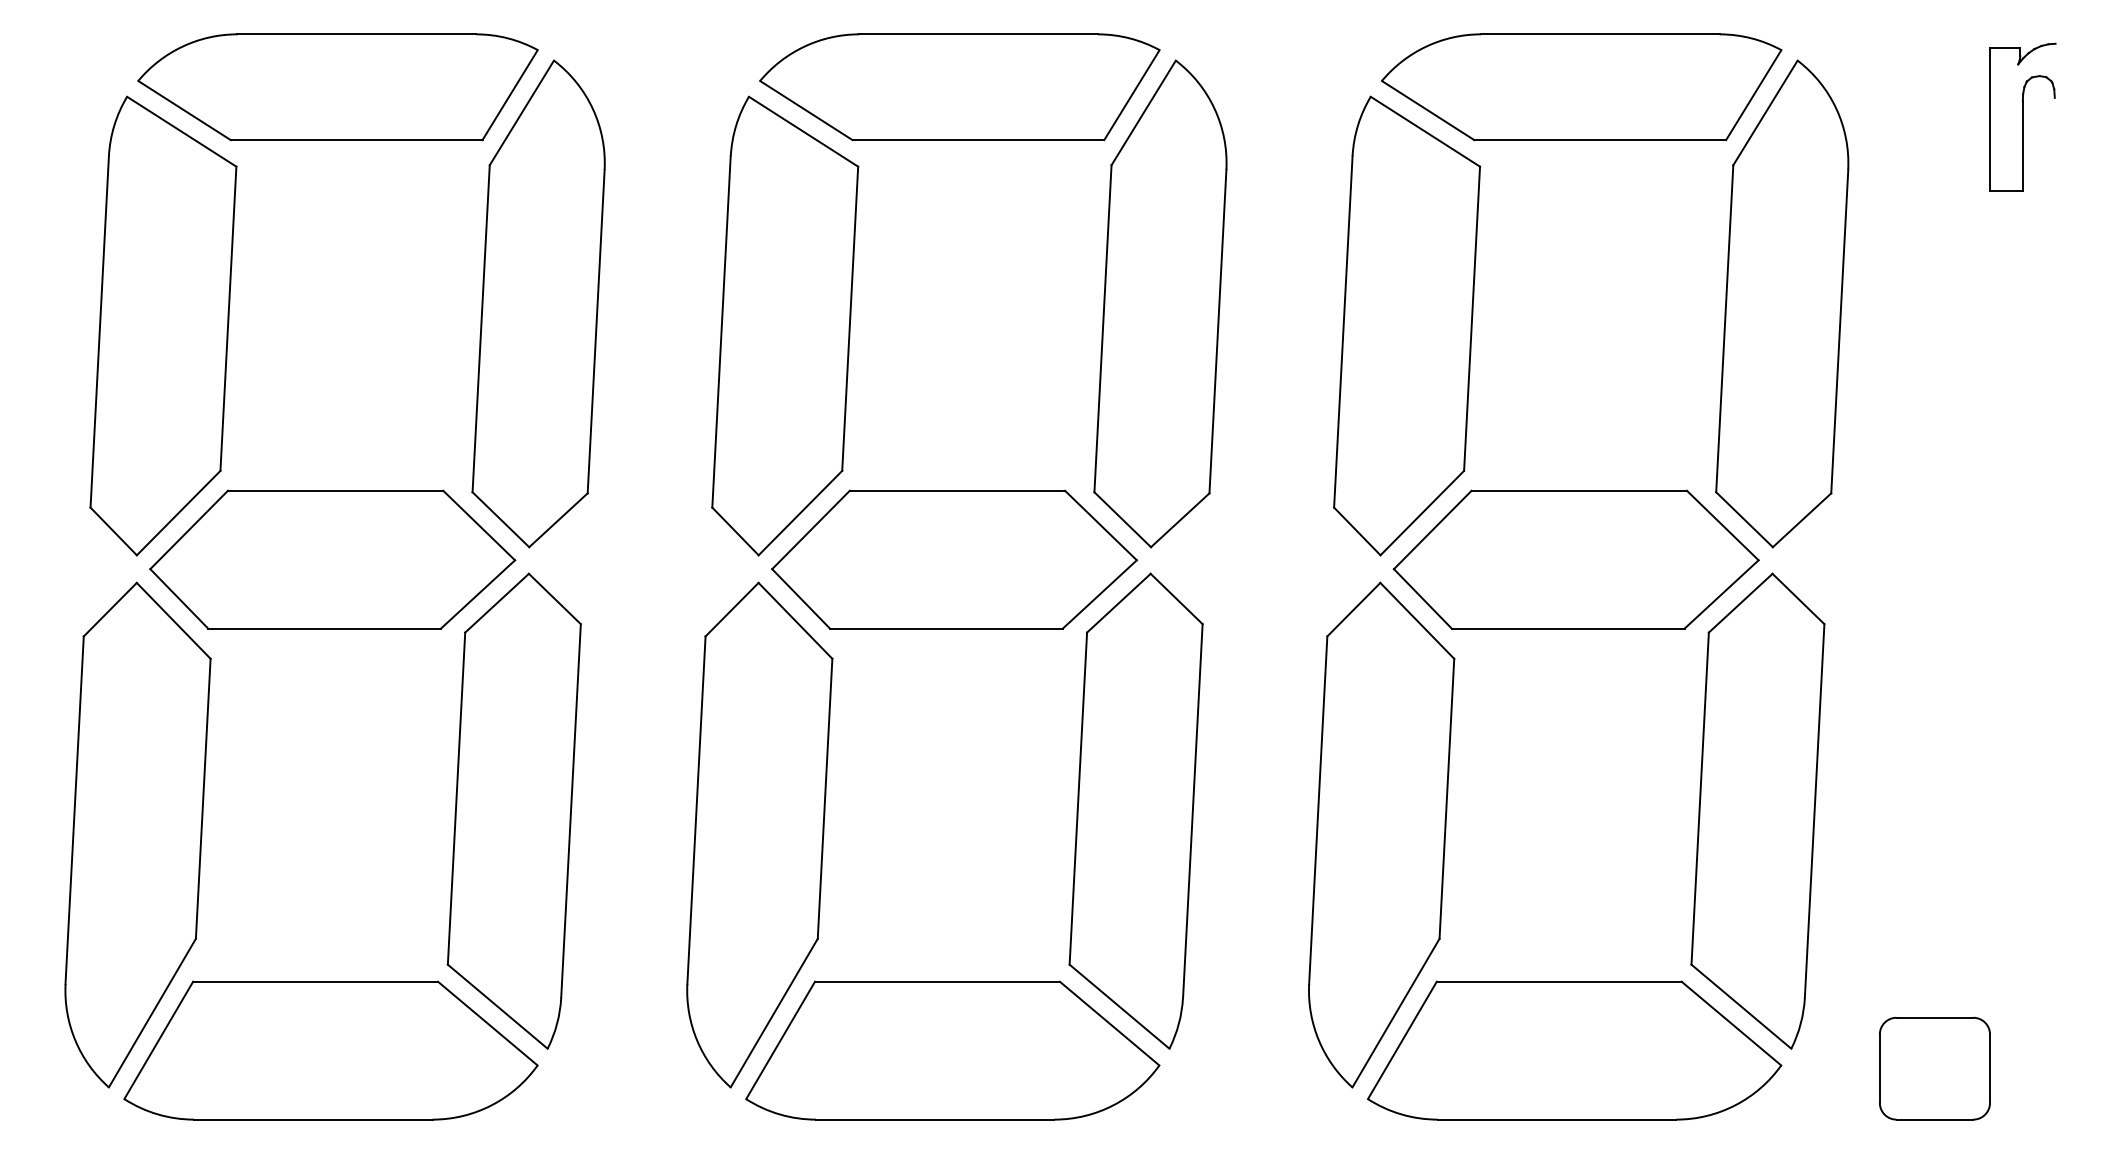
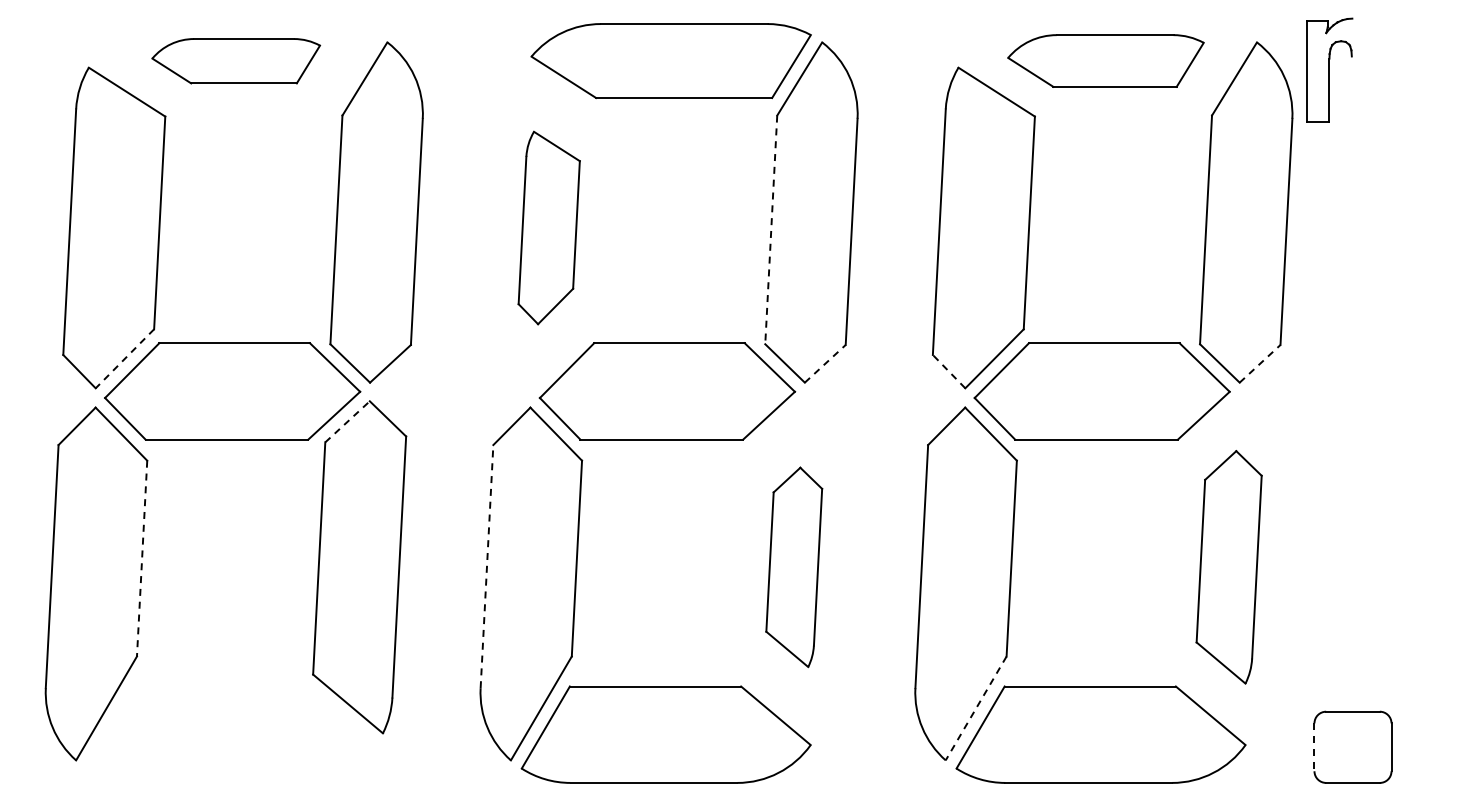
part: (1580, 86) -> (1105, 60), size x0.7
part: (336, 87) -> (235, 61), size x0.6
part: (2022, 116) -> (1329, 69), moved
part: (785, 325) -> (549, 227), size x0.6
line: (1103, 329) -> (771, 230), solid -> dashed
line: (178, 512) -> (124, 358), solid -> dashed
line: (1180, 519) -> (825, 363), solid -> dashed
line: (1802, 519) -> (1260, 363), solid -> dashed
line: (1356, 531) -> (948, 371), solid -> dashed
line: (496, 602) -> (347, 421), solid -> dashed
line: (203, 800) -> (142, 559), solid -> dashed
line: (697, 810) -> (487, 566), solid -> dashed
part: (1134, 811) -> (793, 567), size x0.6
part: (1756, 811) -> (1228, 567), size x0.7
line: (1395, 1013) -> (975, 708), solid -> dashed
part: (329, 1050) -> (230, 734), removed
line: (1879, 1068) -> (1314, 747), solid -> dashed

